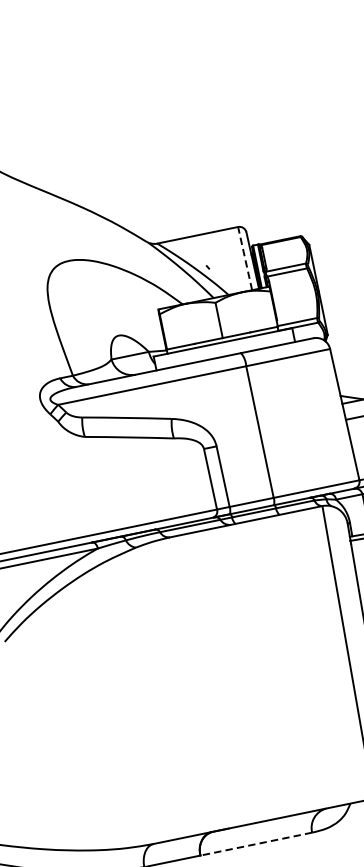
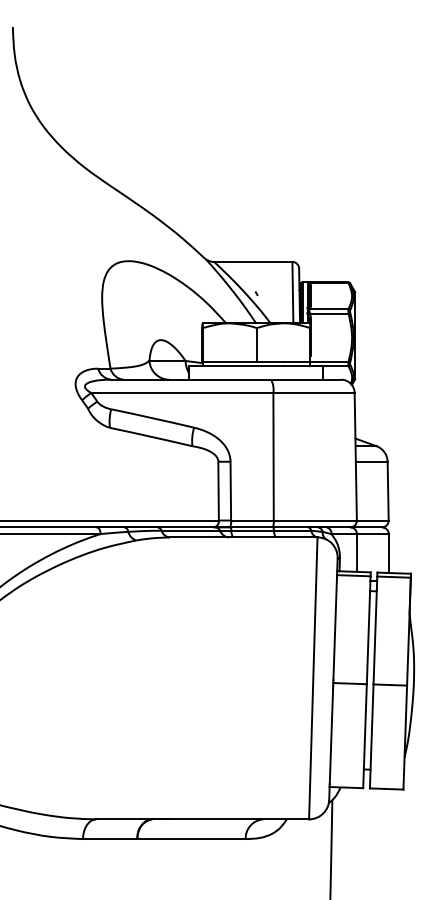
line: (244, 258) -> (292, 292), dashed -> solid
line: (256, 844) -> (191, 839), dashed -> solid

